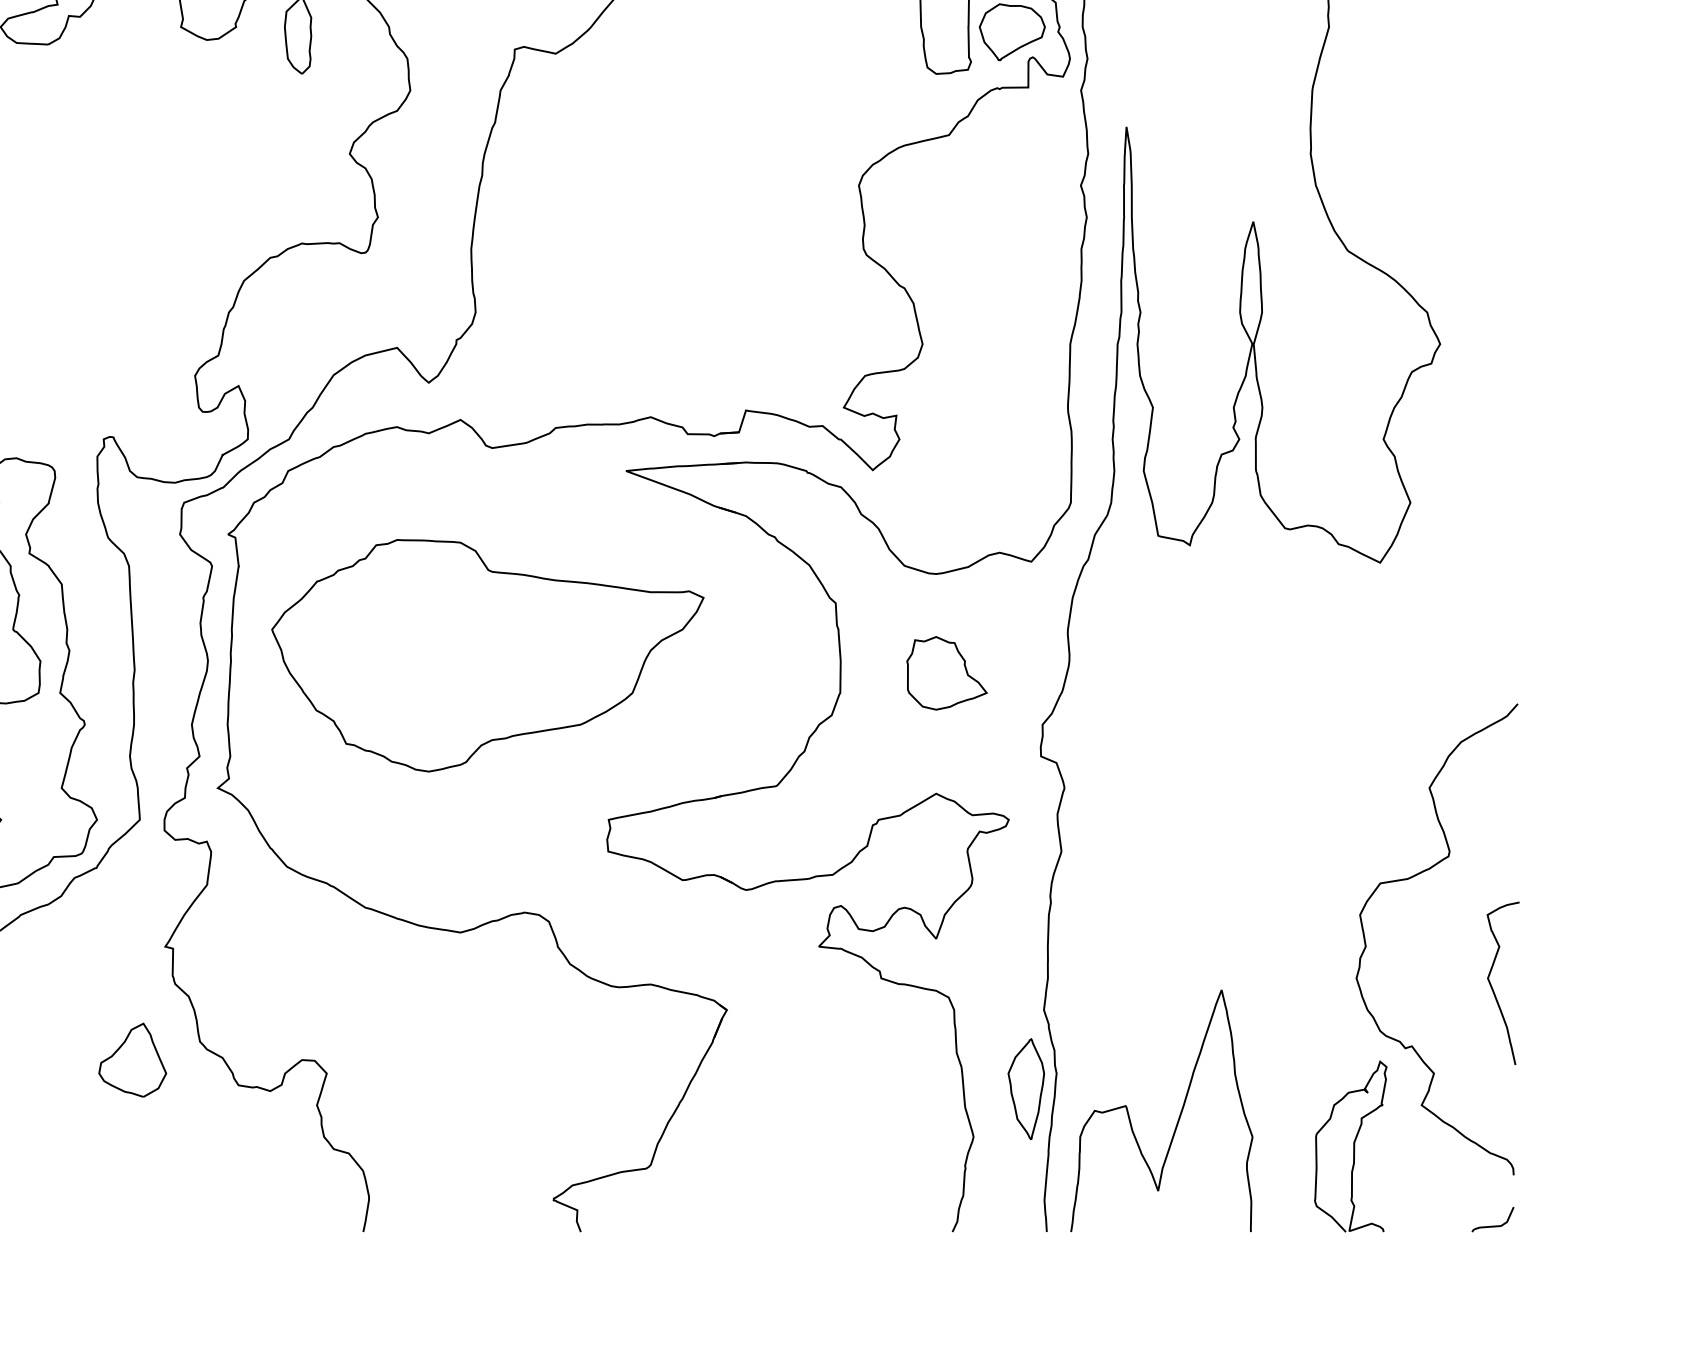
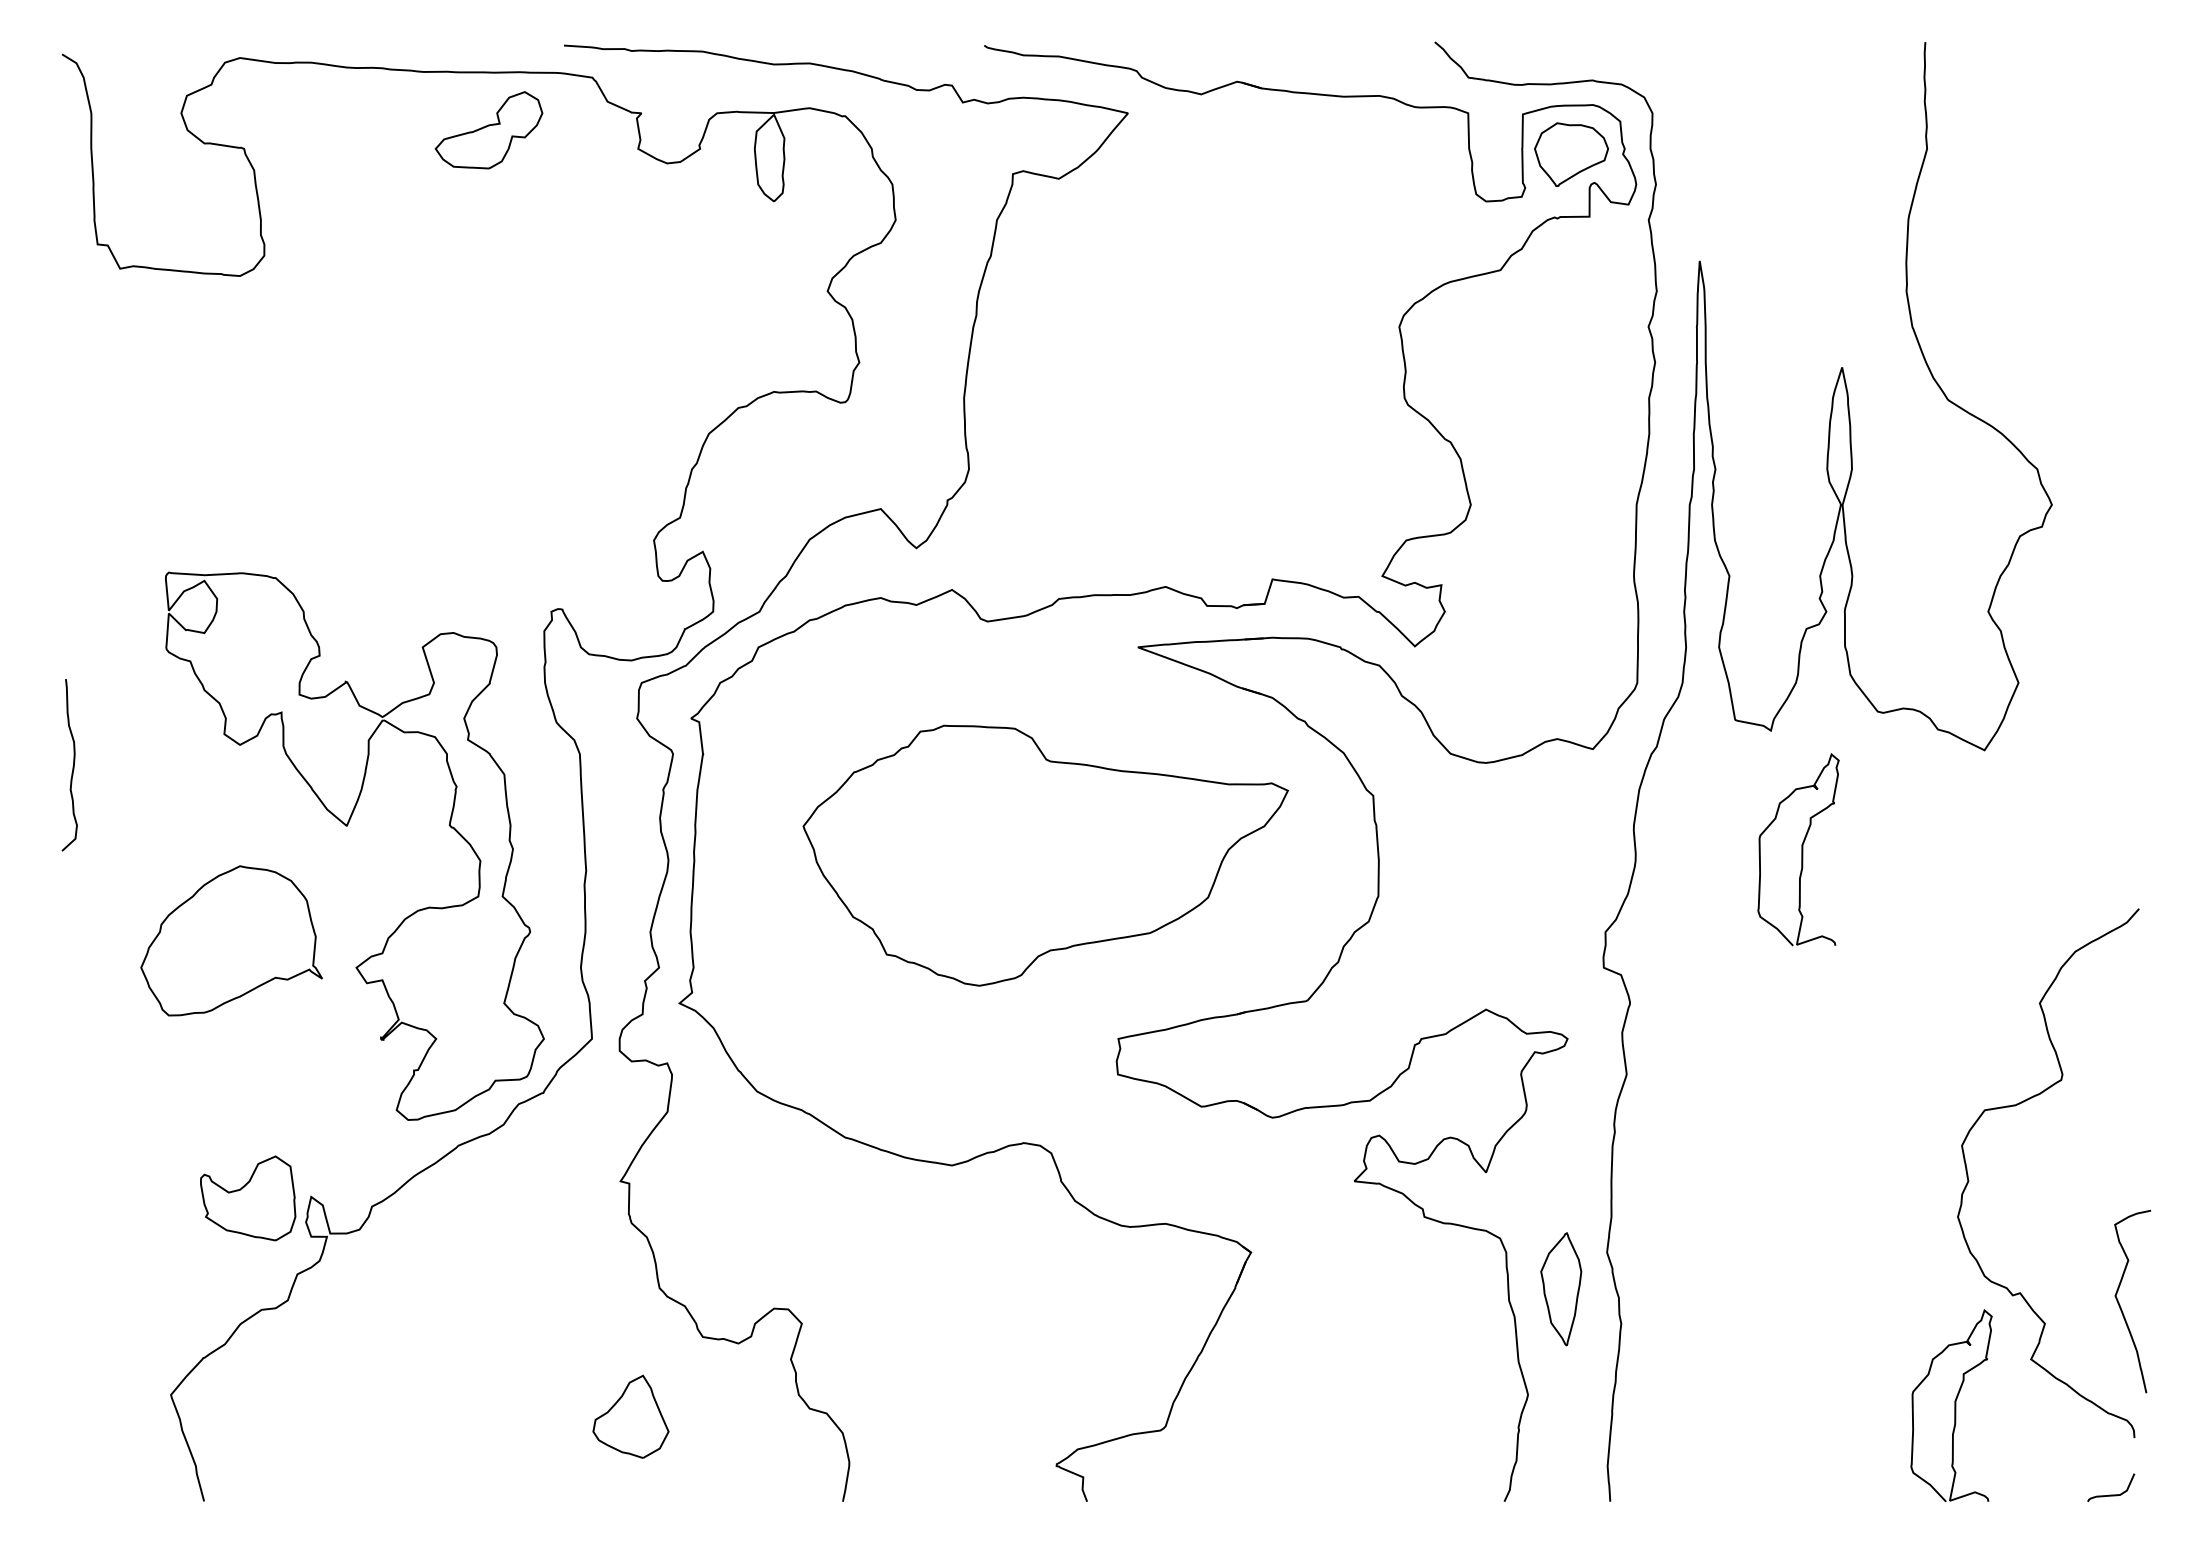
curve: (1217, 651) -> (1801, 849), added
part: (487, 655) -> (1045, 855), moved
part: (946, 673) -> (1497, 874), removed
curve: (1493, 988) -> (2121, 1307), moved
part: (132, 1059) -> (630, 1416), moved
part: (1026, 1089) -> (1561, 1289), moved
curve: (1178, 1116) -> (1758, 1372), removed

